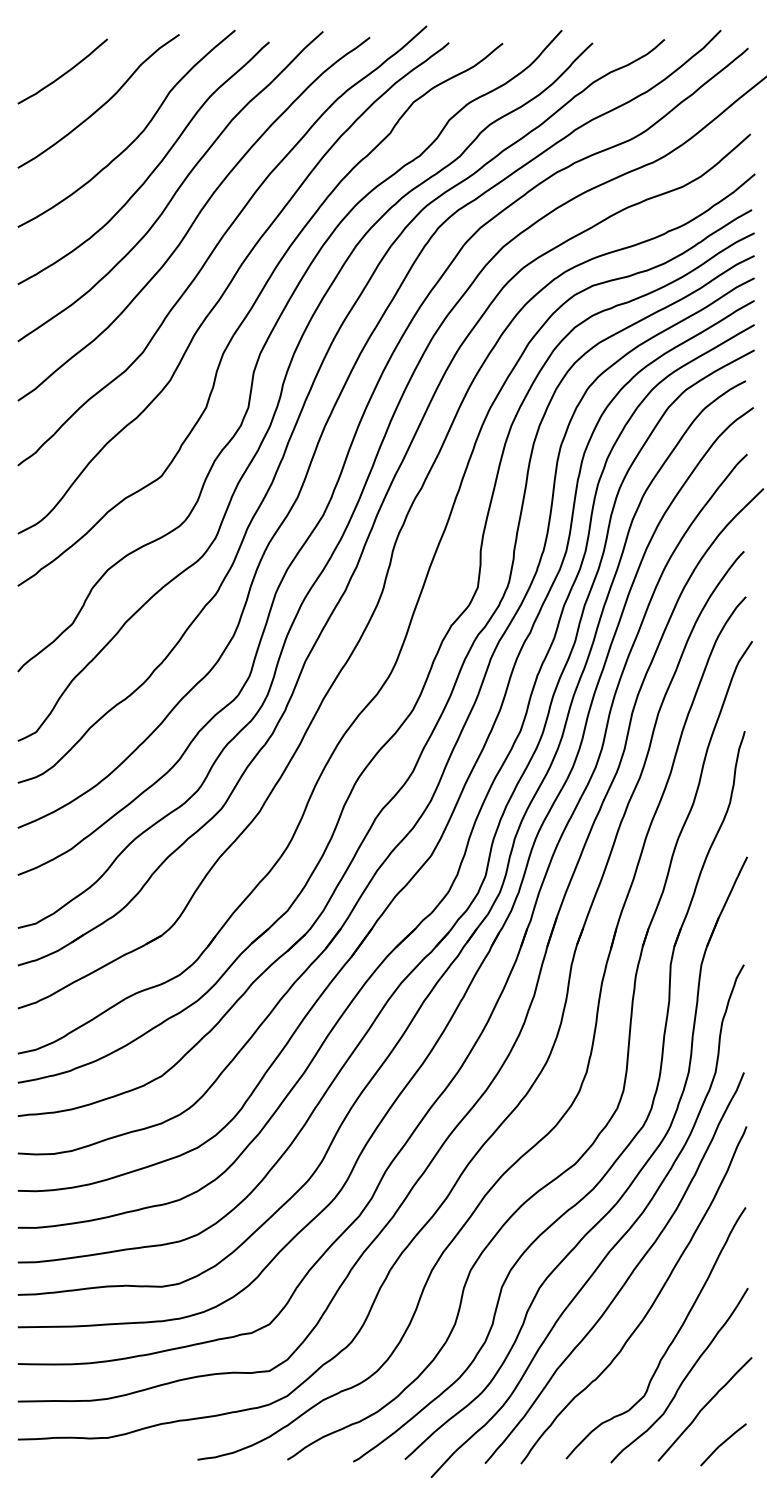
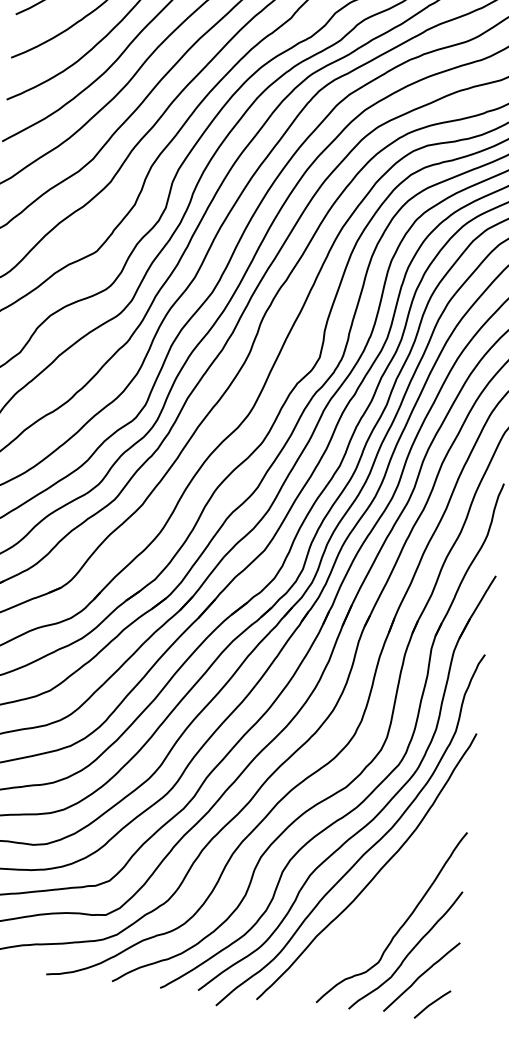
curve: (649, 1307) -> (389, 898), removed

